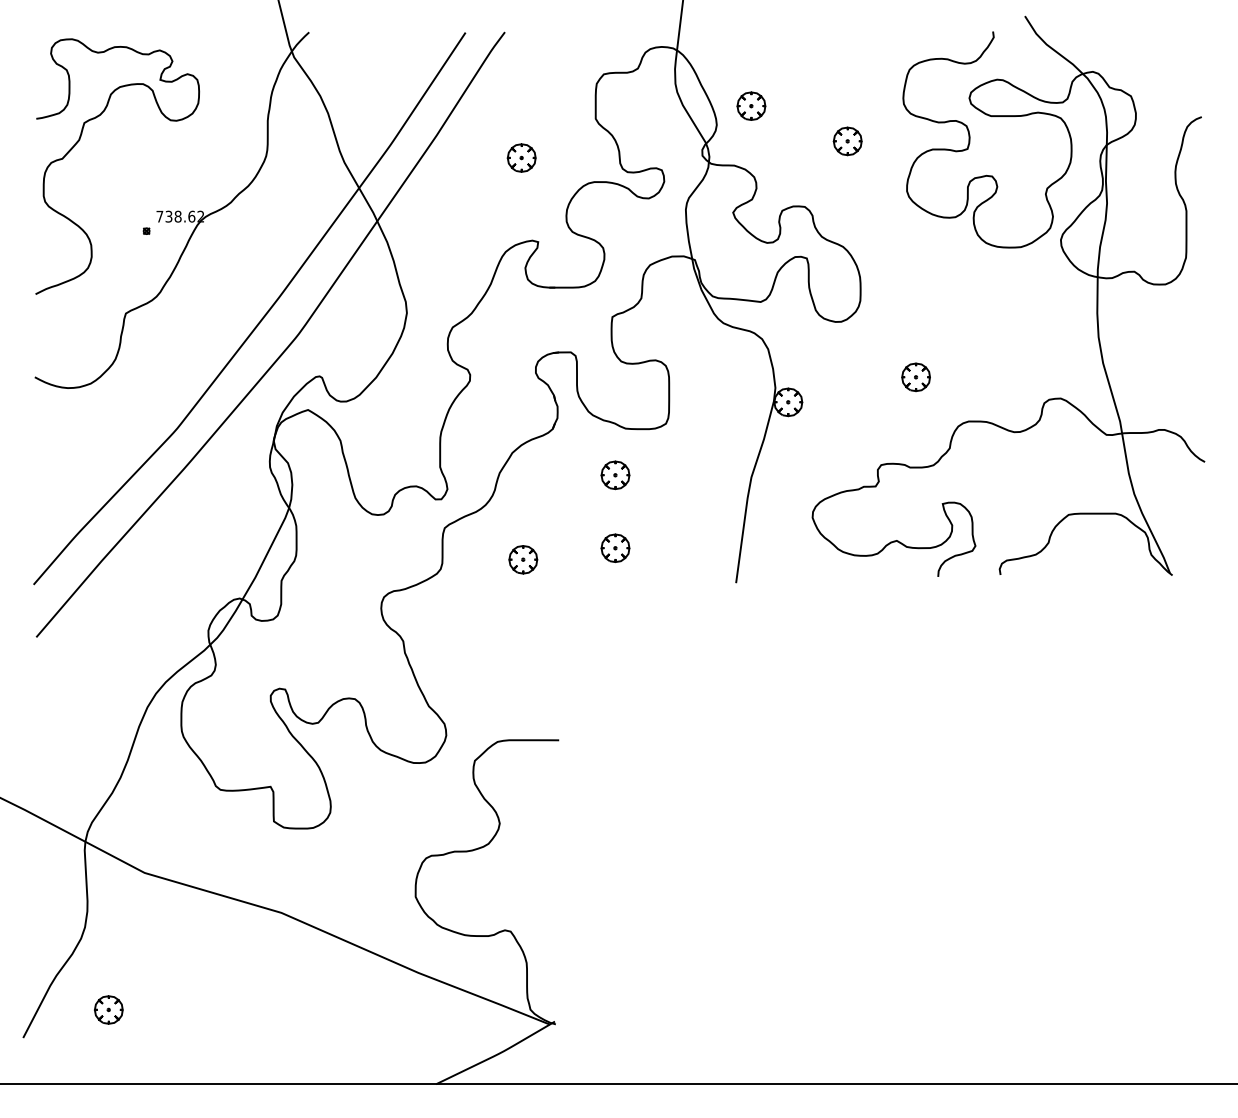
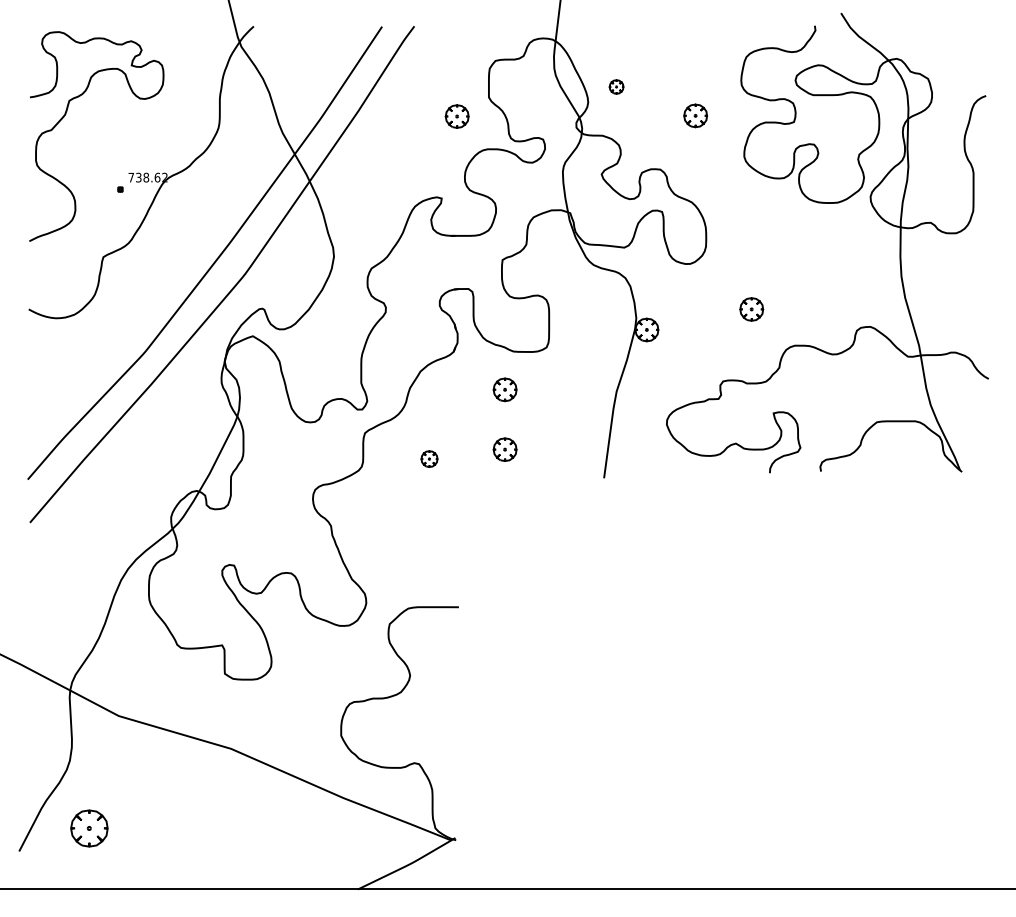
part: (751, 105) -> (616, 86), size x0.6
part: (520, 157) -> (456, 116), moved
part: (523, 559) -> (429, 458), size x0.7
part: (108, 1009) -> (89, 828), size x1.6

